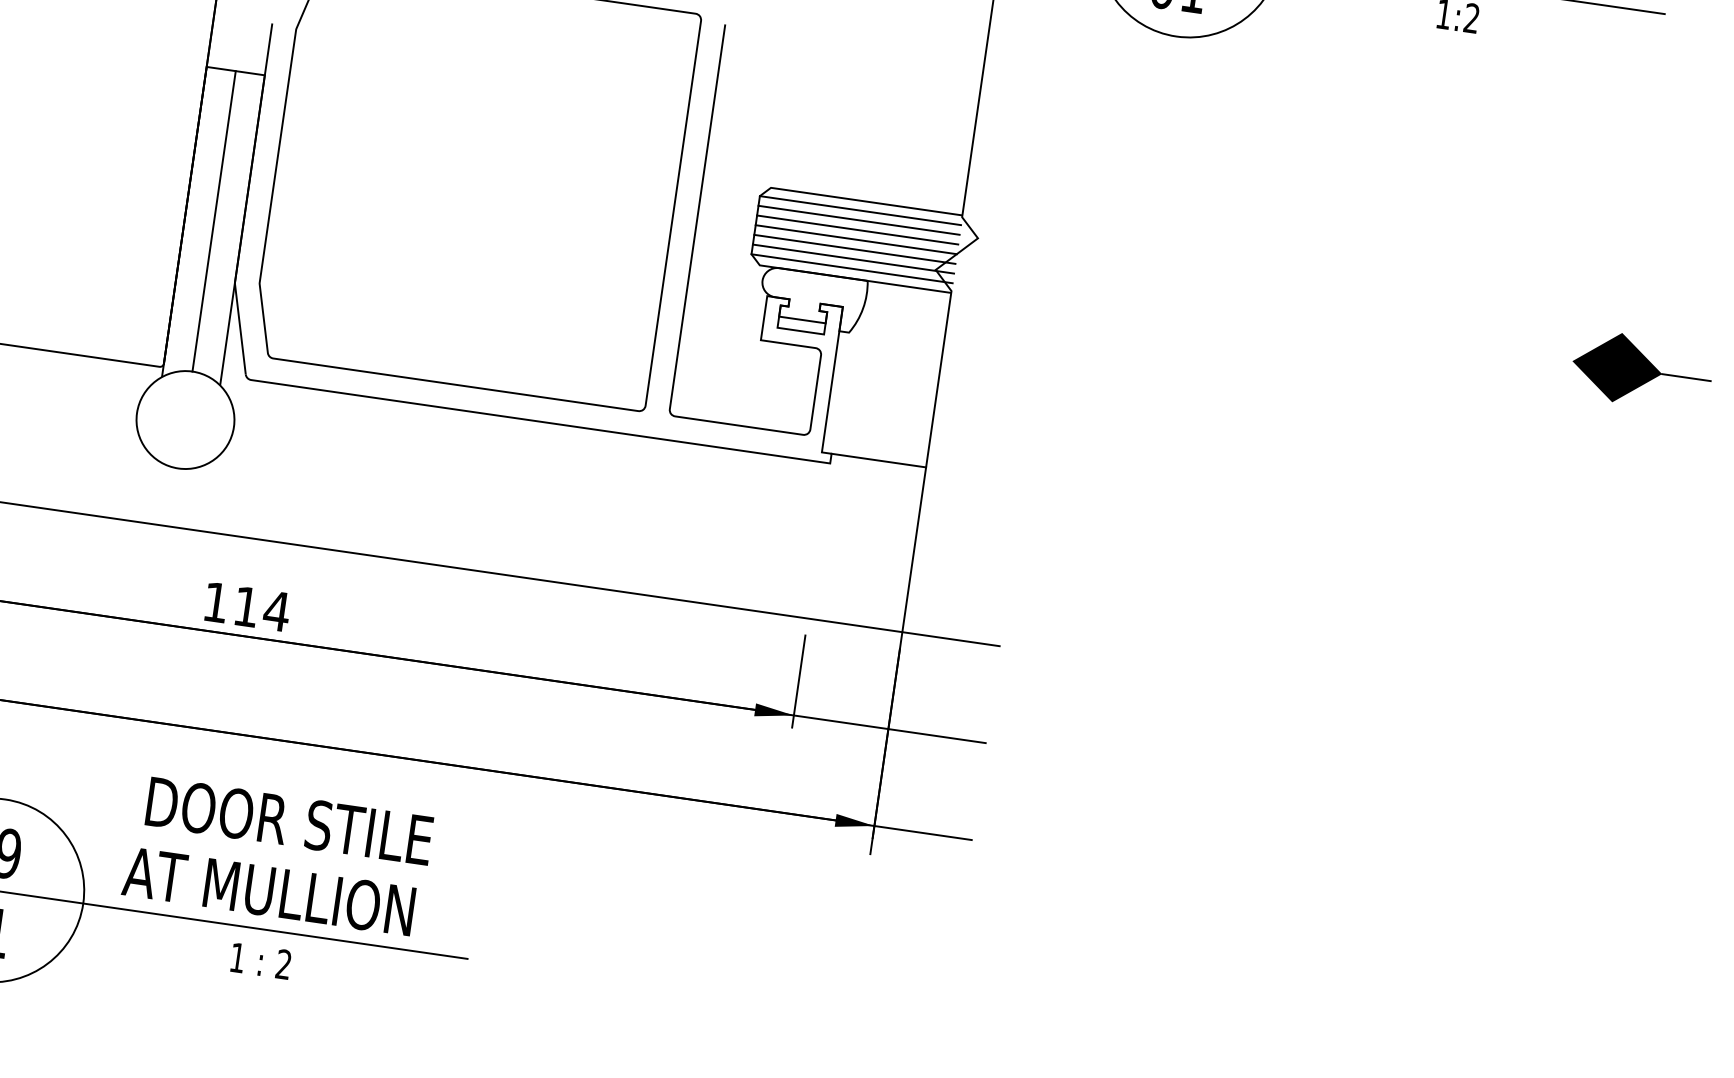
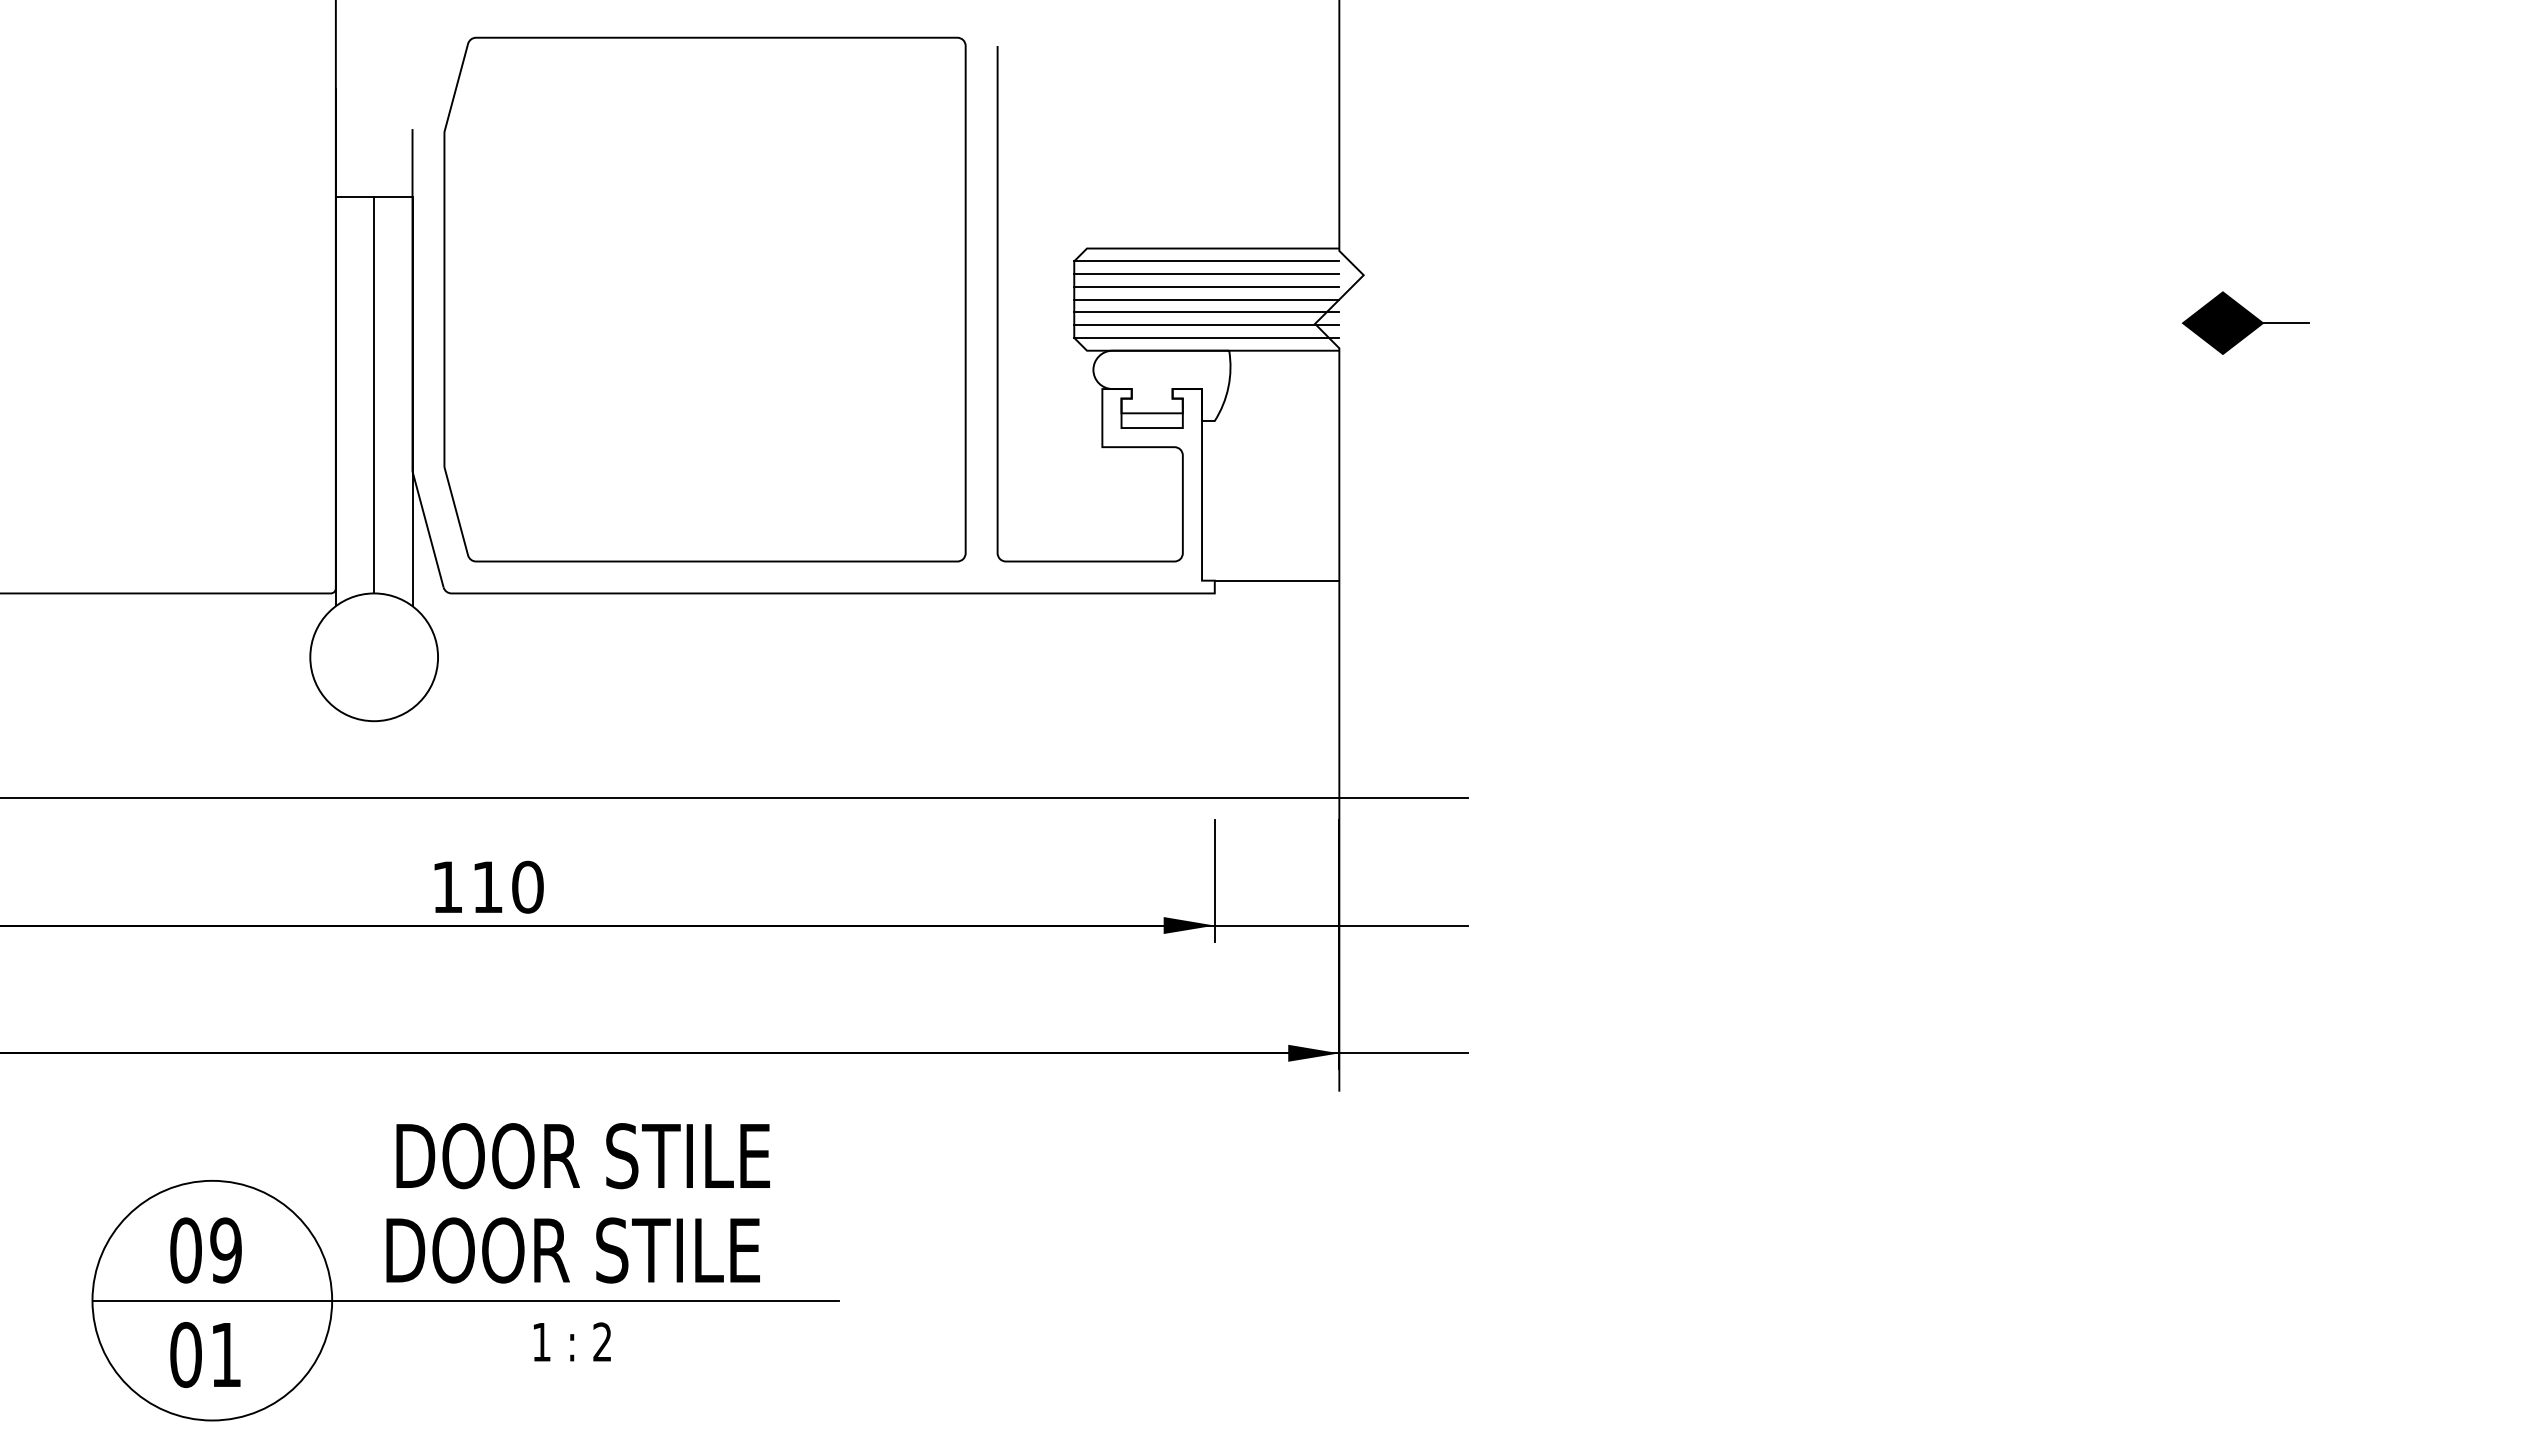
part: (1641, 370) -> (2245, 322), size x0.7
text: (276, 610) -> (527, 886), 114 -> 110
text: (268, 891) -> (569, 1250), AT MULLION -> DOOR STILE

